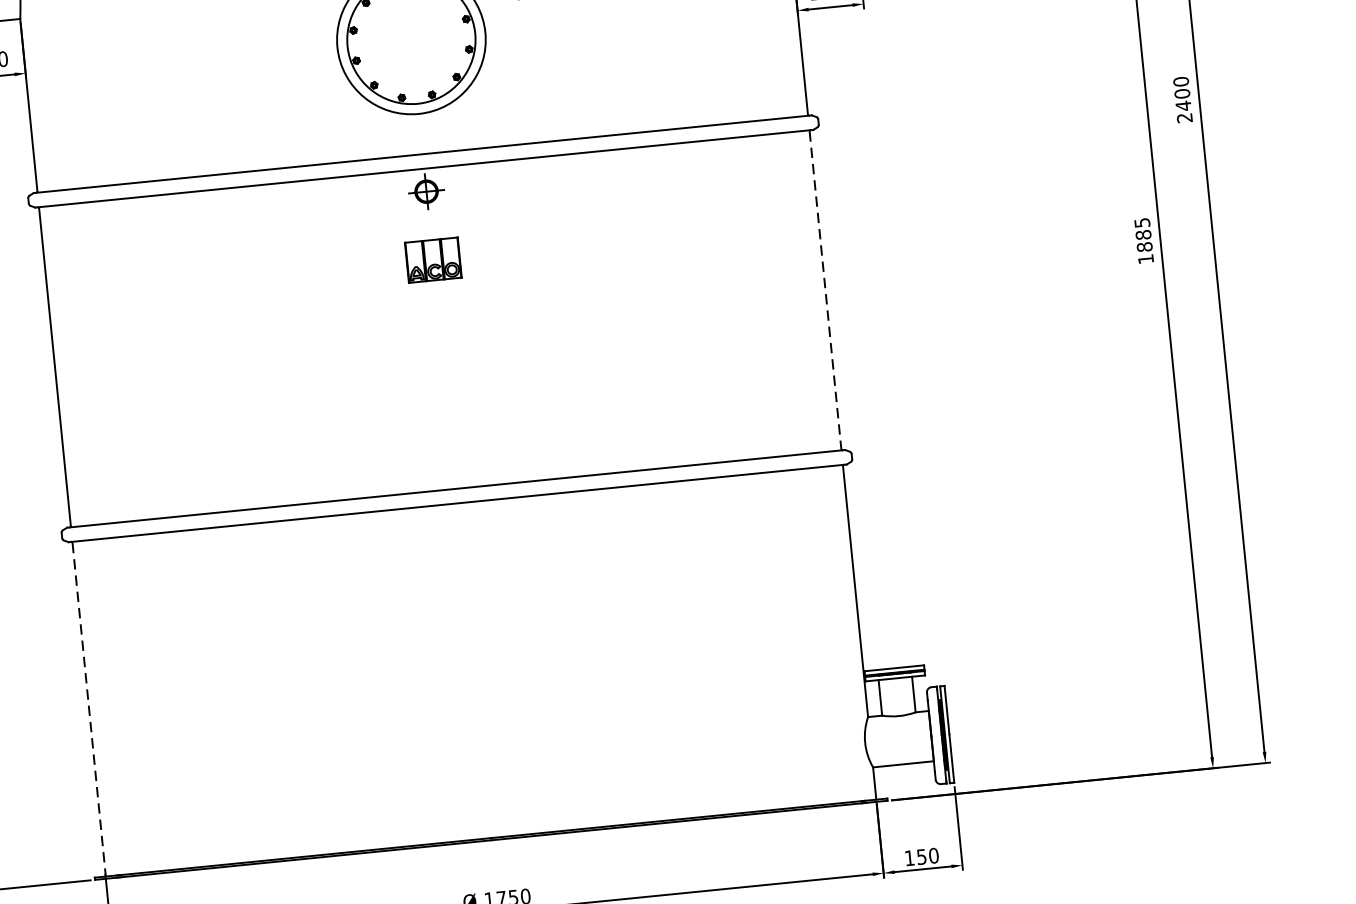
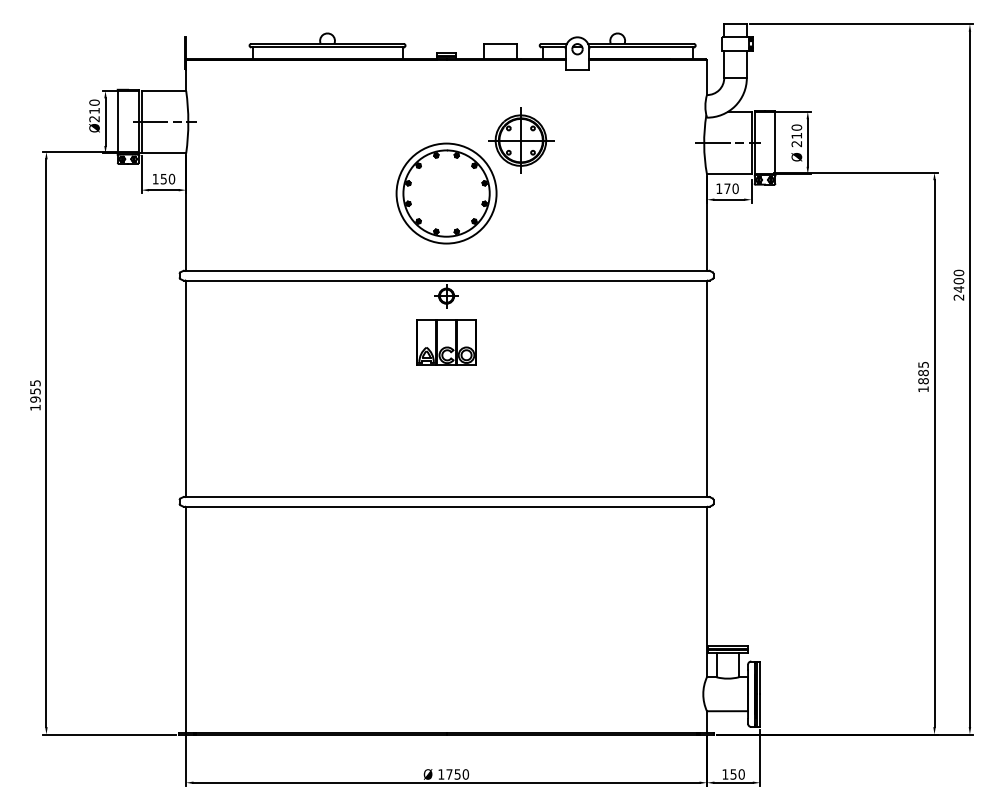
part: (433, 260) -> (446, 342), size x1.67
line: (824, 291) -> (706, 389), dashed -> solid
line: (89, 709) -> (186, 620), dashed -> solid

